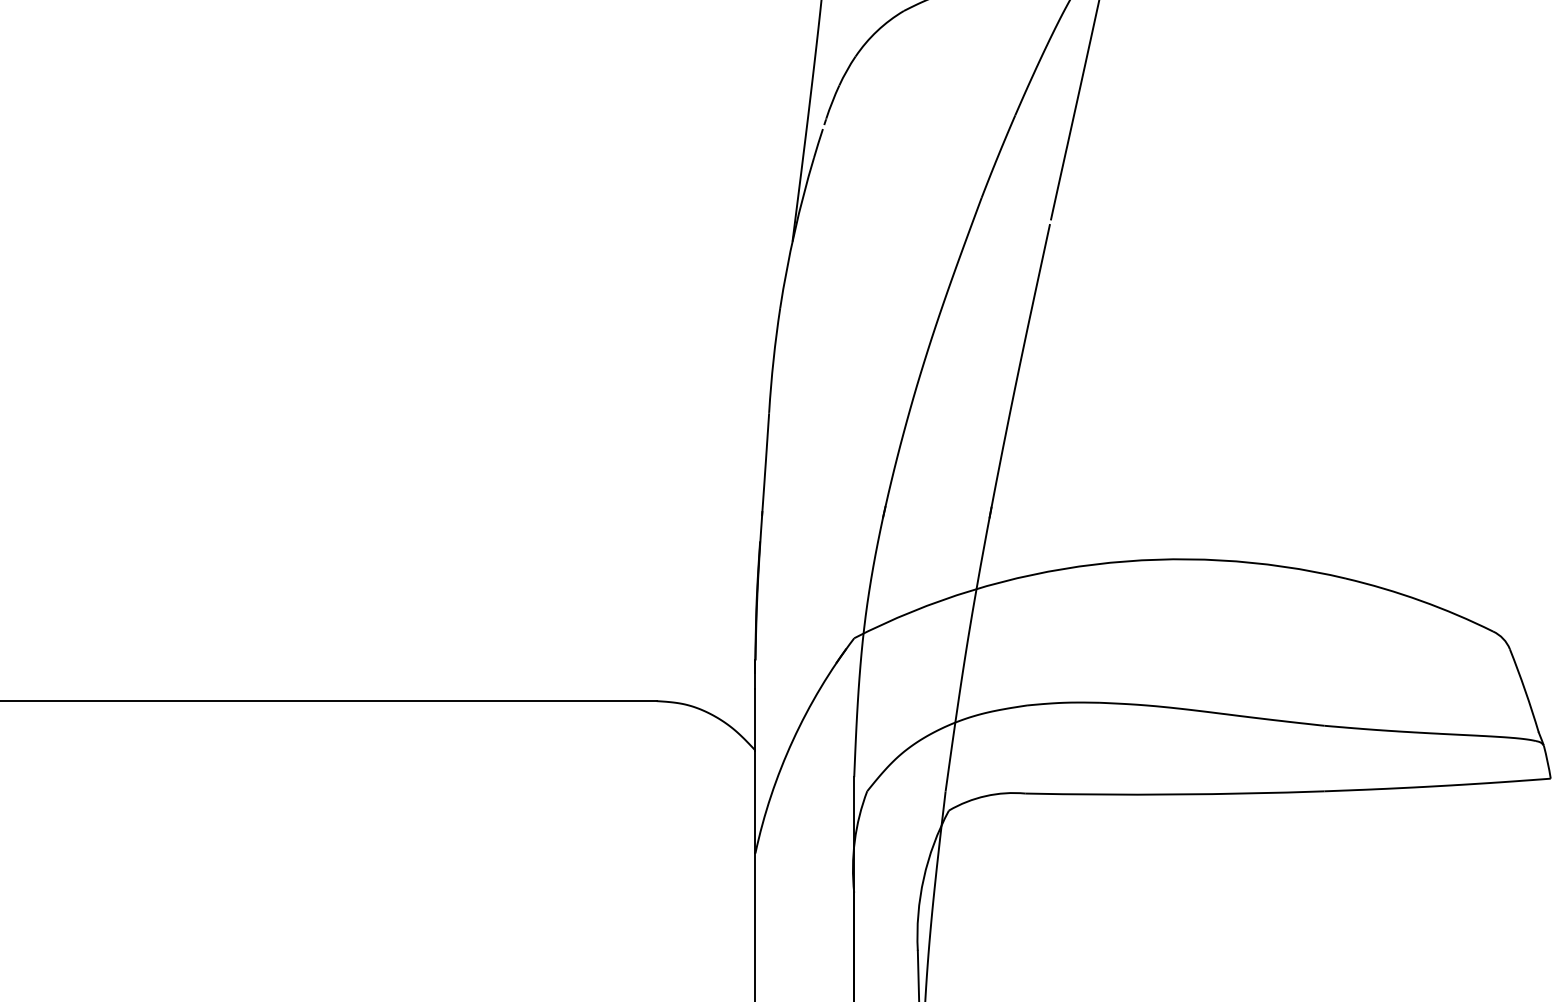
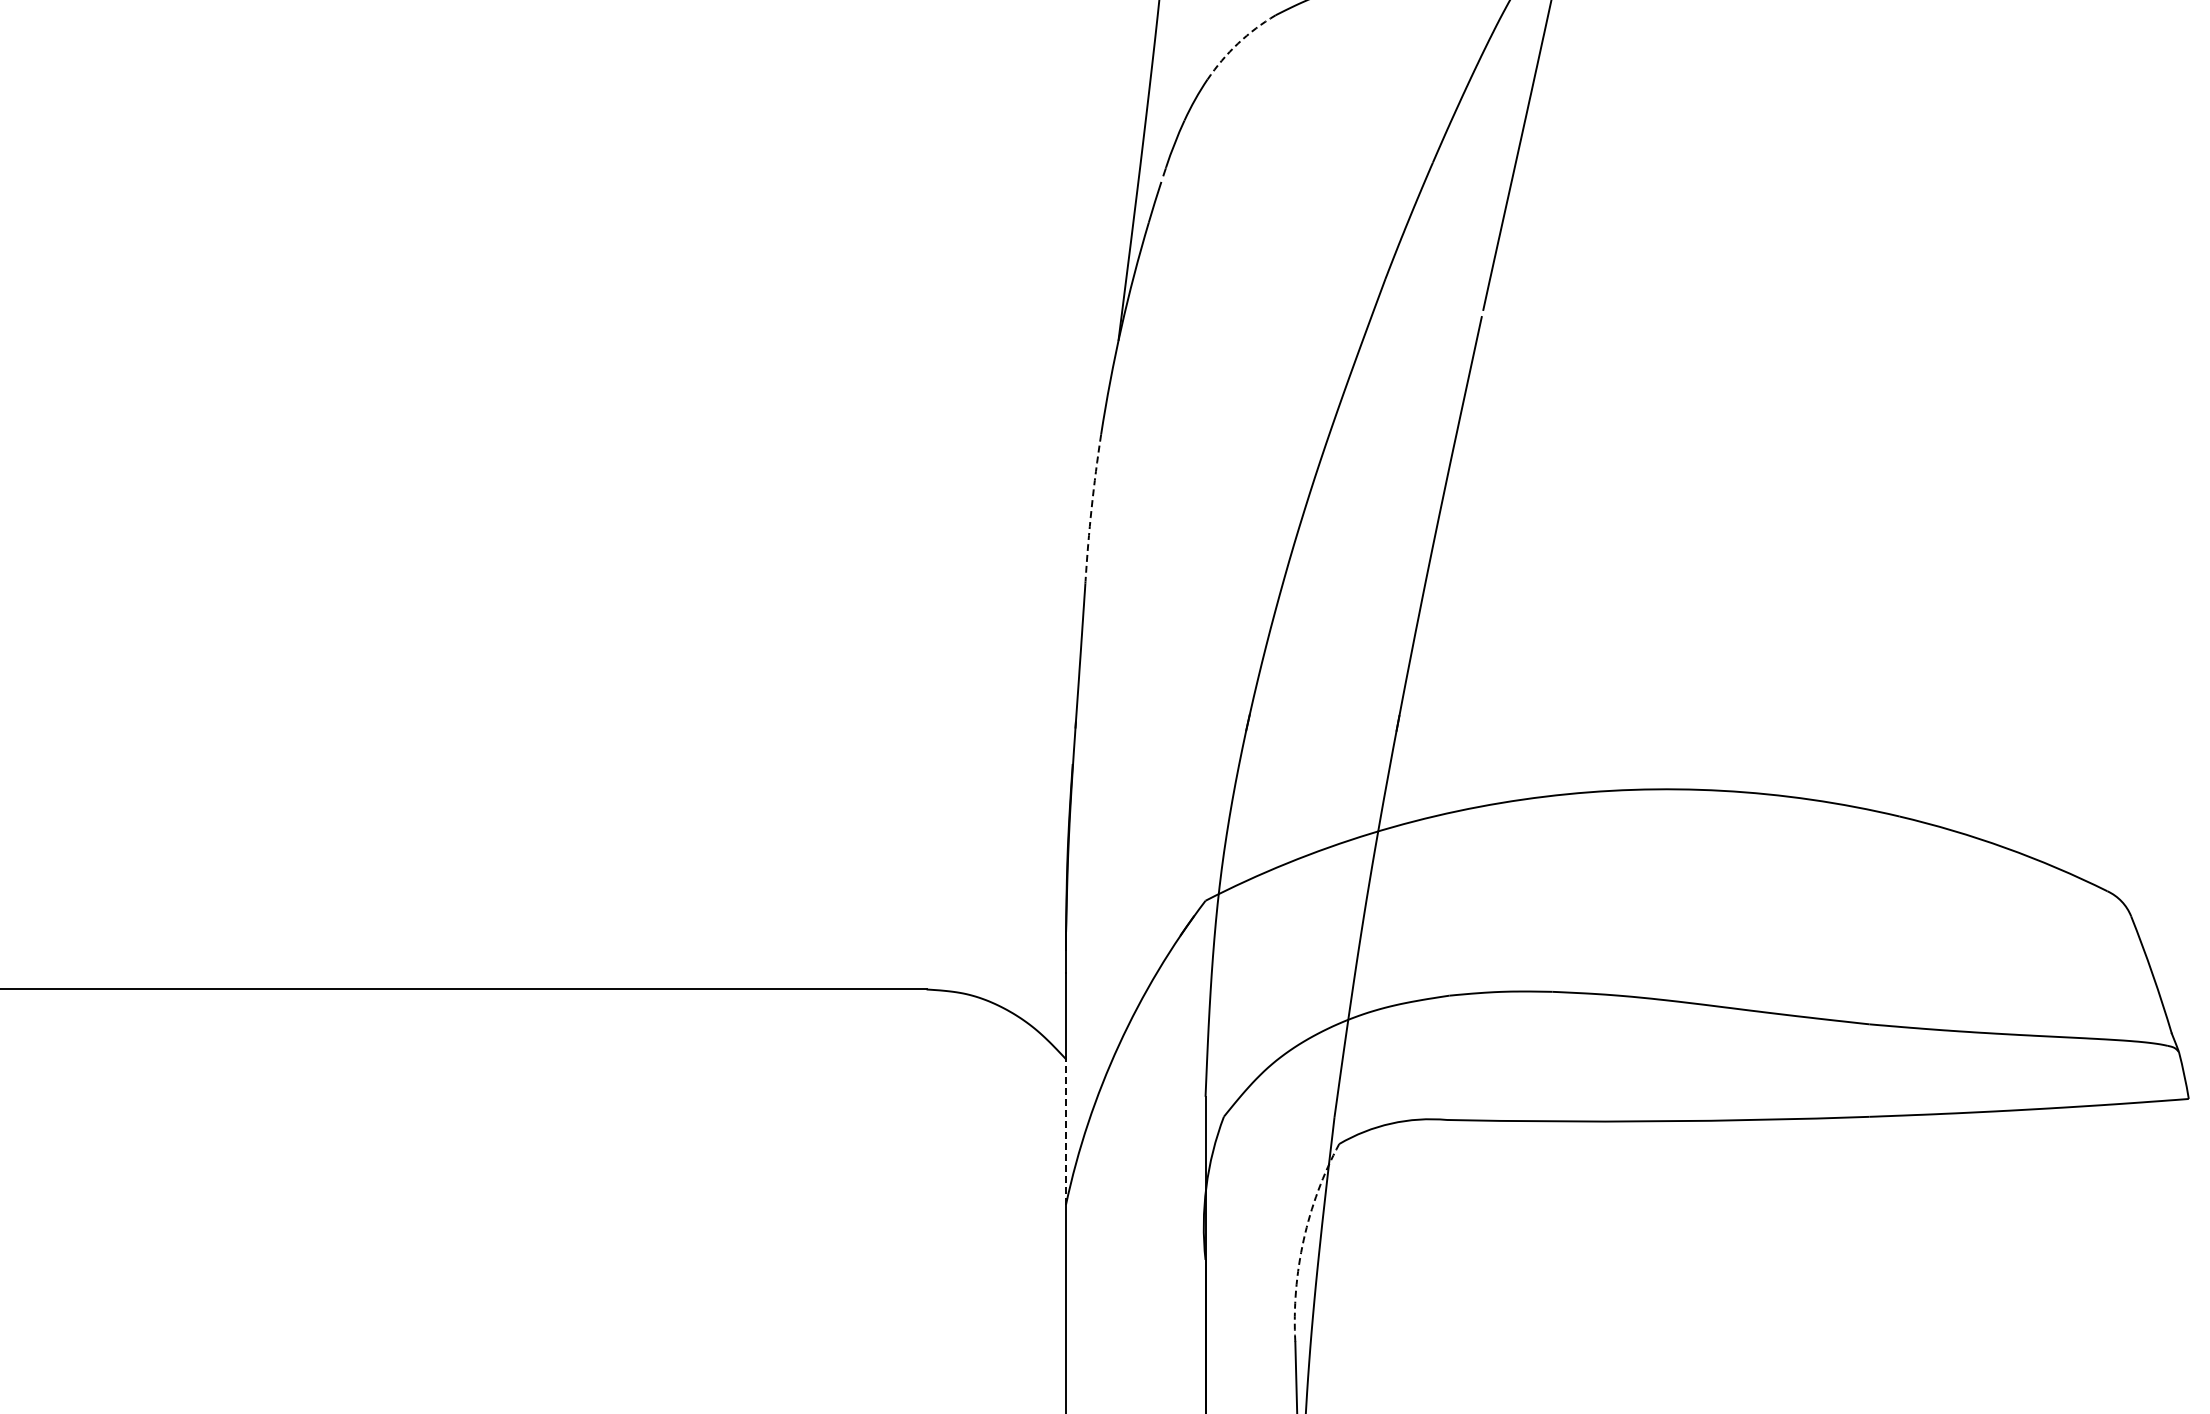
arc: (877, 30) -> (1238, 43), solid -> dashed
arc: (773, 359) -> (1091, 507), solid -> dashed
line: (755, 801) -> (1066, 1131), solid -> dashed
arc: (923, 878) -> (1303, 1240), solid -> dashed

